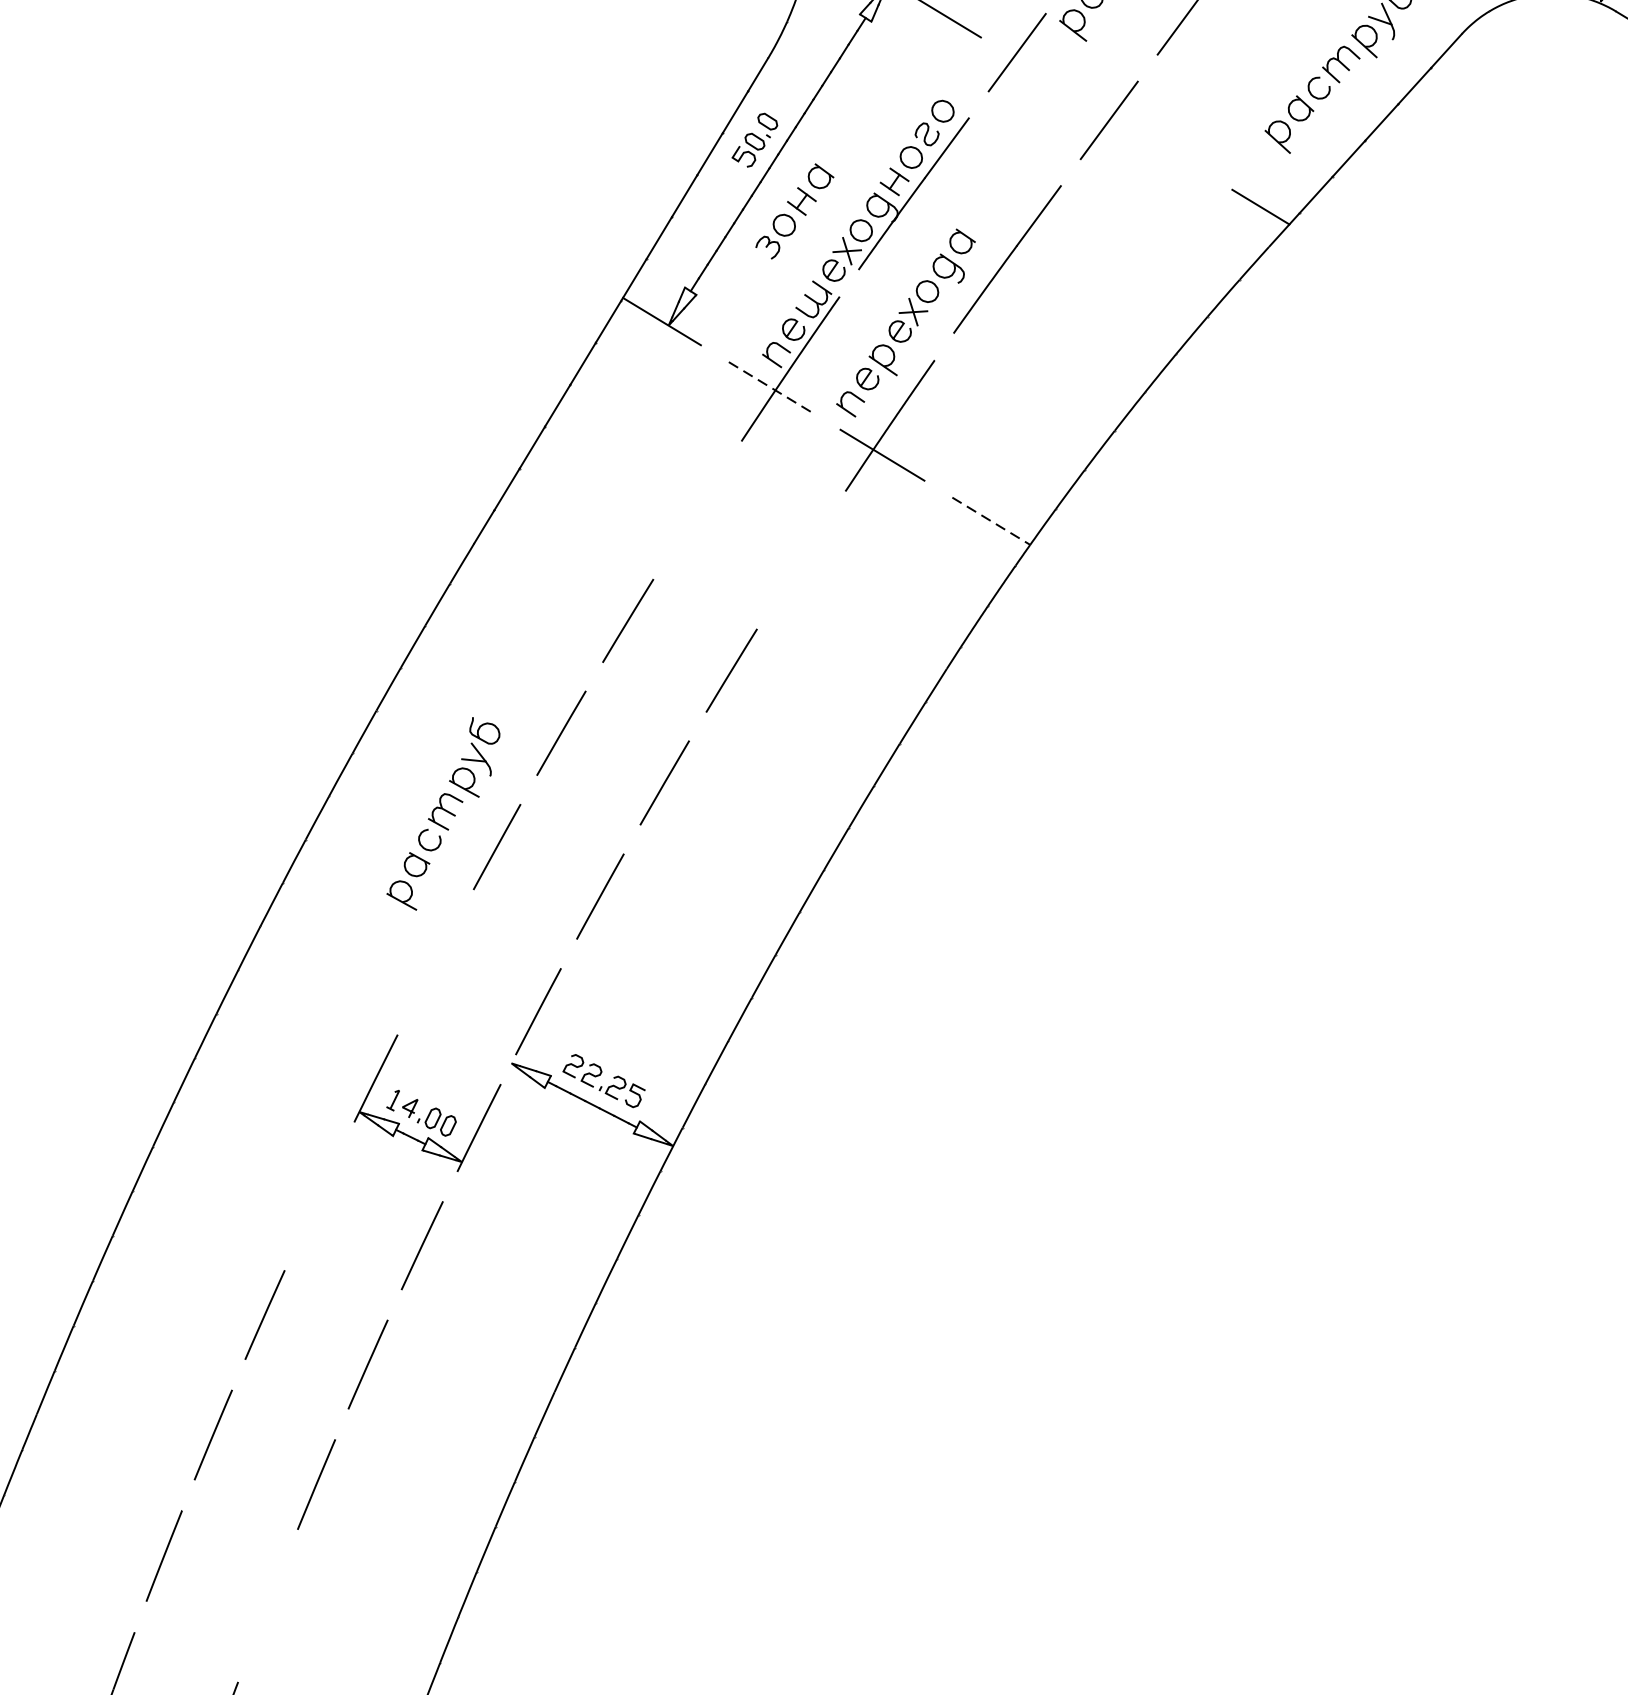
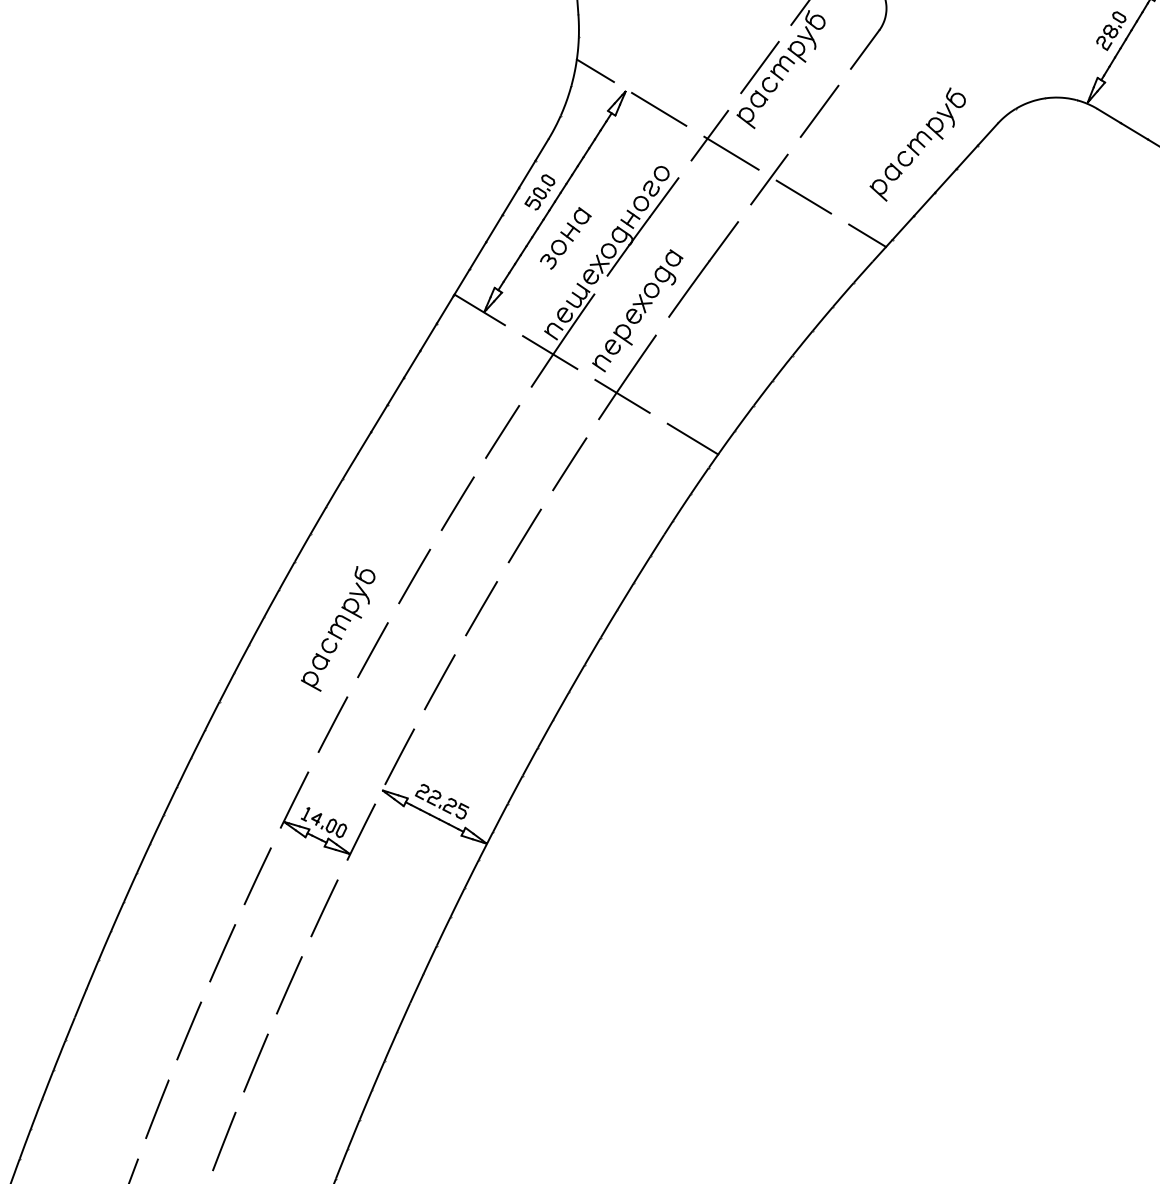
line: (1050, 78) -> (731, 152), added
line: (1161, 146) -> (803, 196), added
line: (771, 387) -> (550, 352), dashed -> solid
line: (697, 509) -> (502, 431), added
line: (992, 521) -> (693, 439), dashed -> solid
line: (800, 560) -> (569, 464), added
line: (434, 961) -> (332, 724), added
line: (318, 1196) -> (257, 876), added
line: (267, 1605) -> (224, 1141), added

